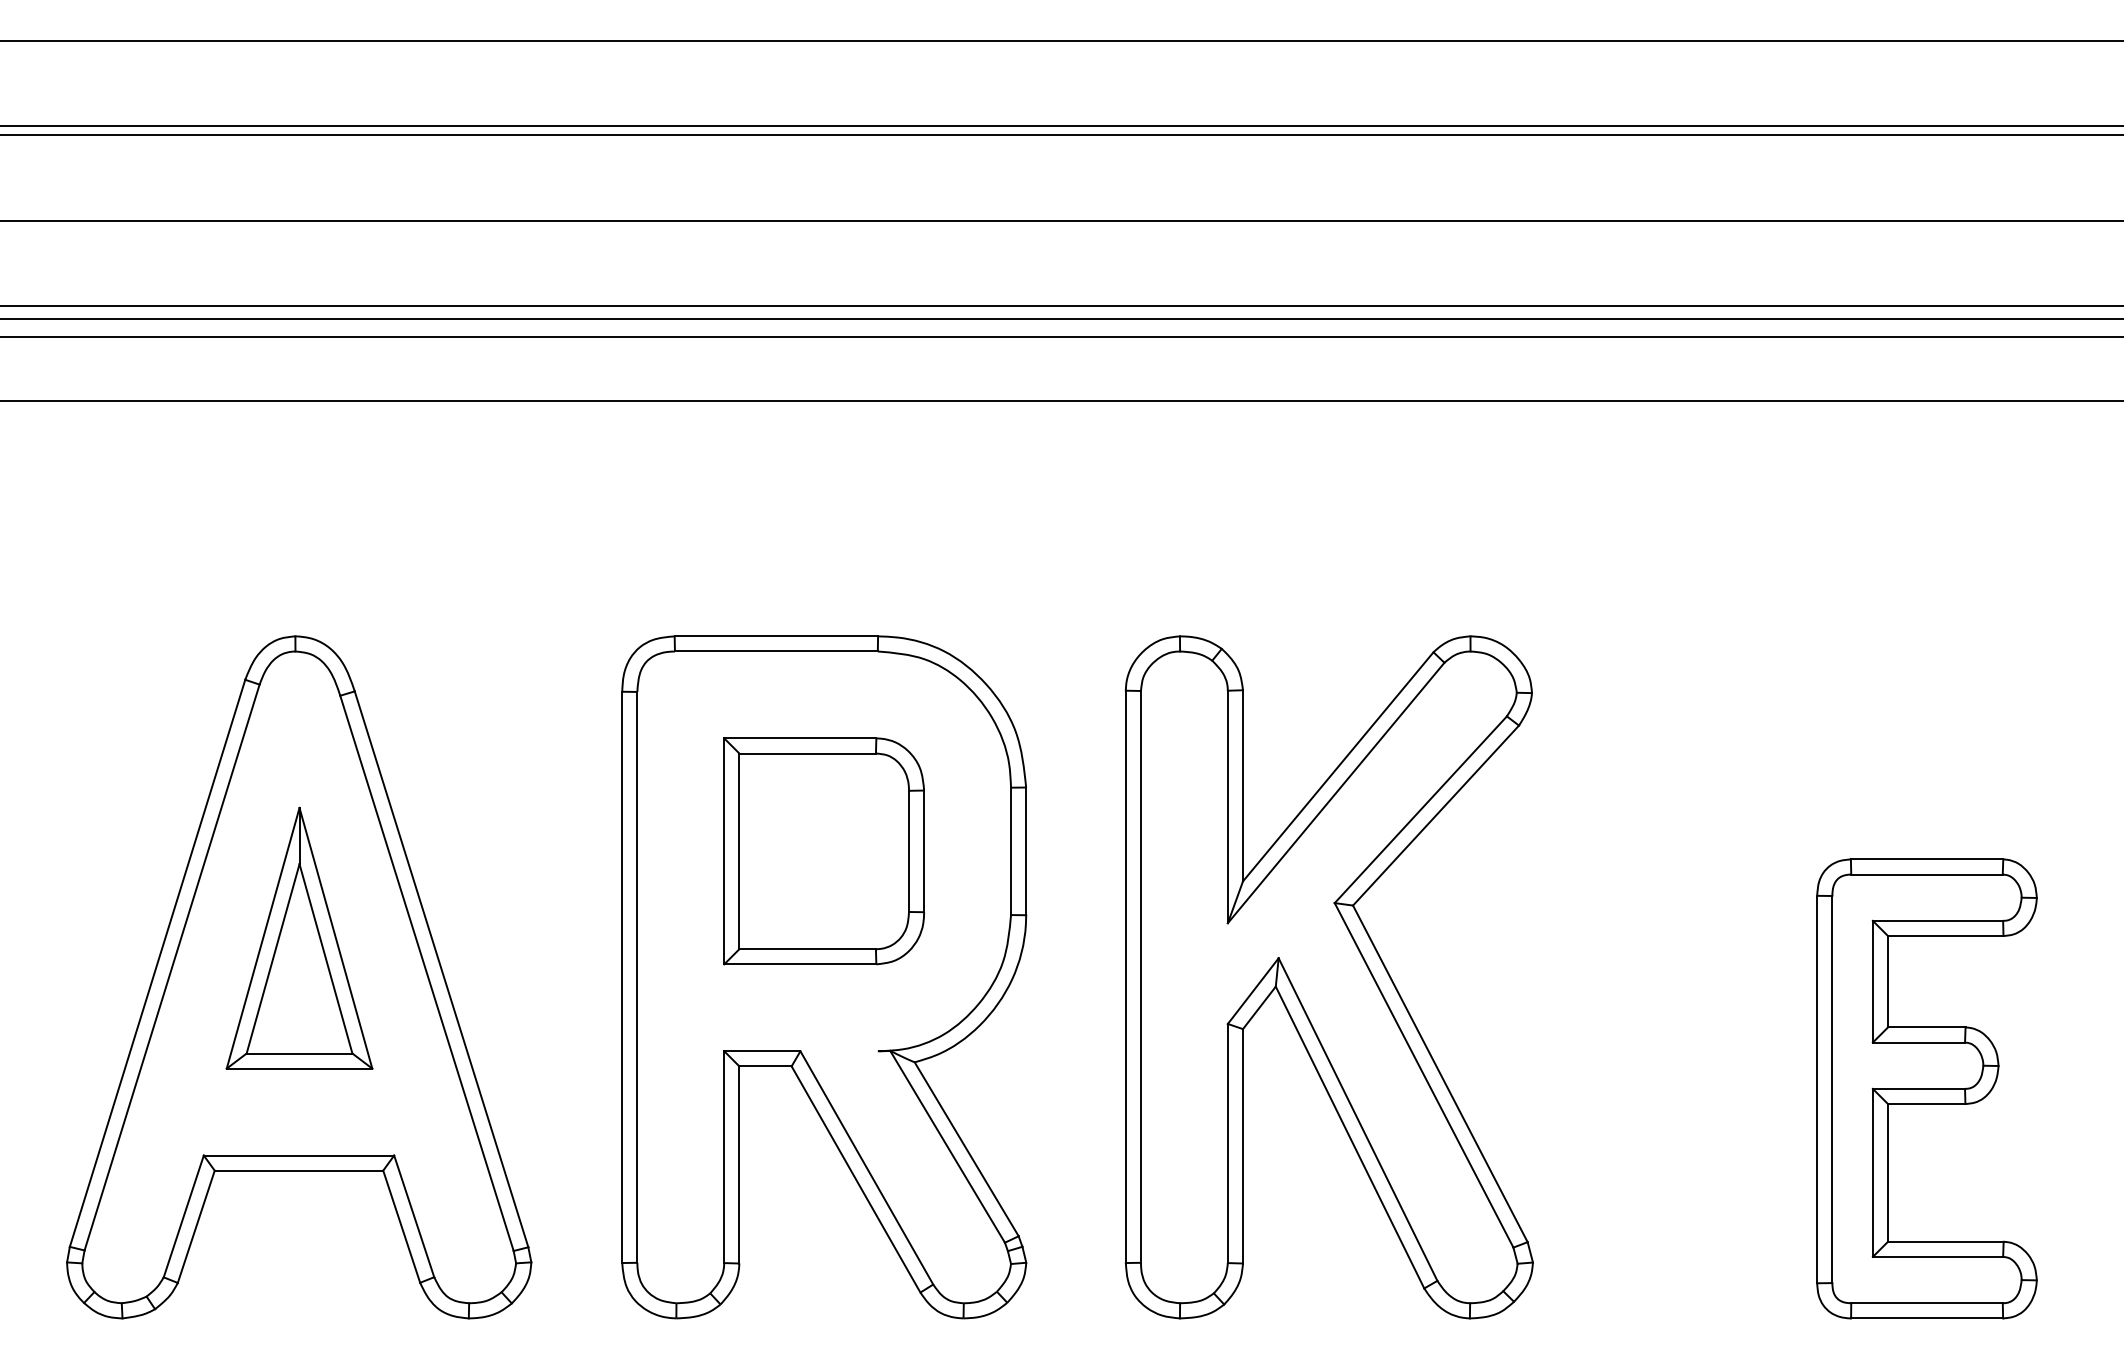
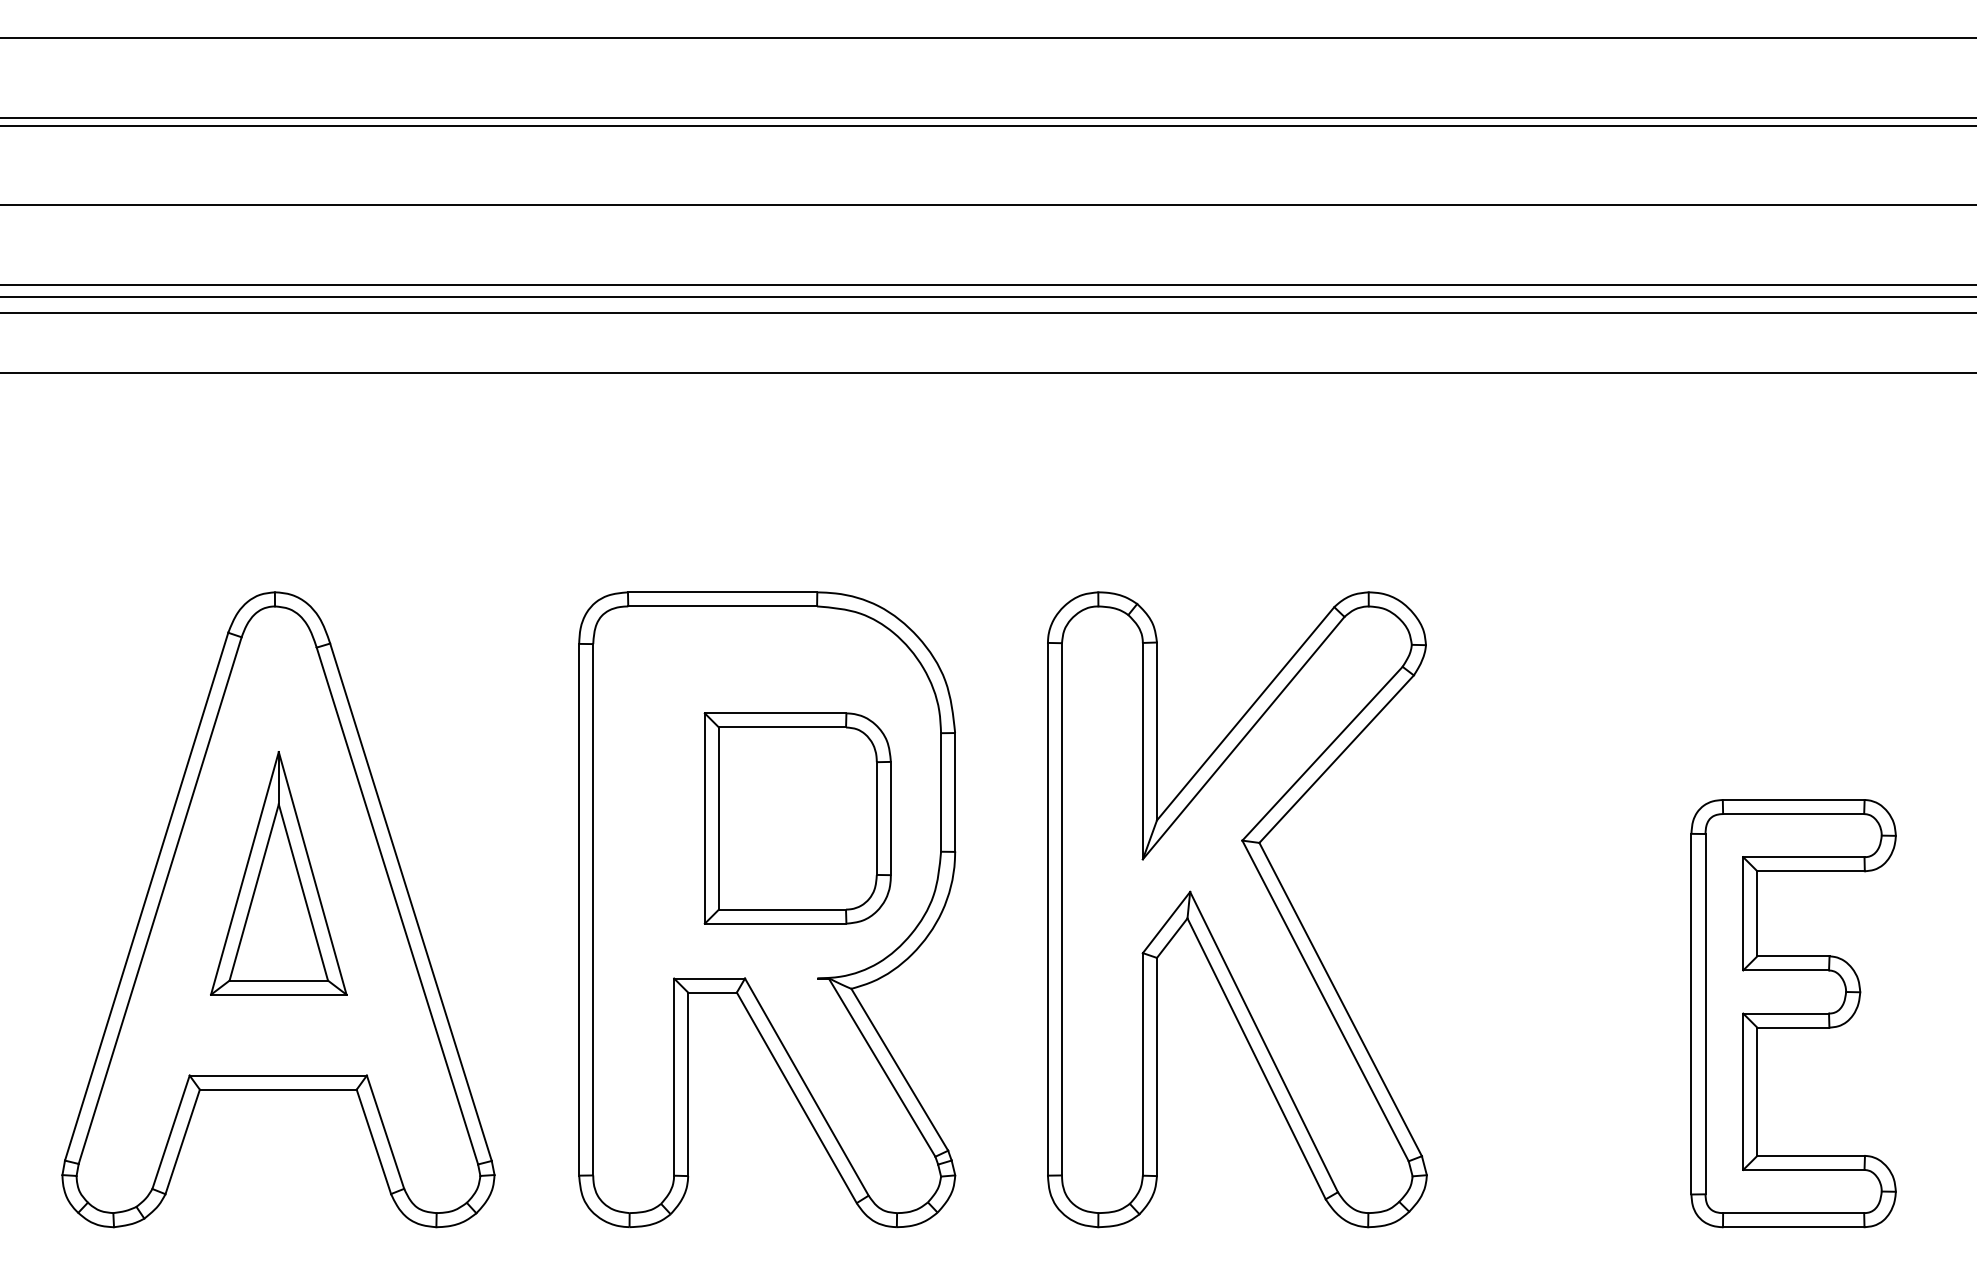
part: (823, 851) -> (797, 818), moved

